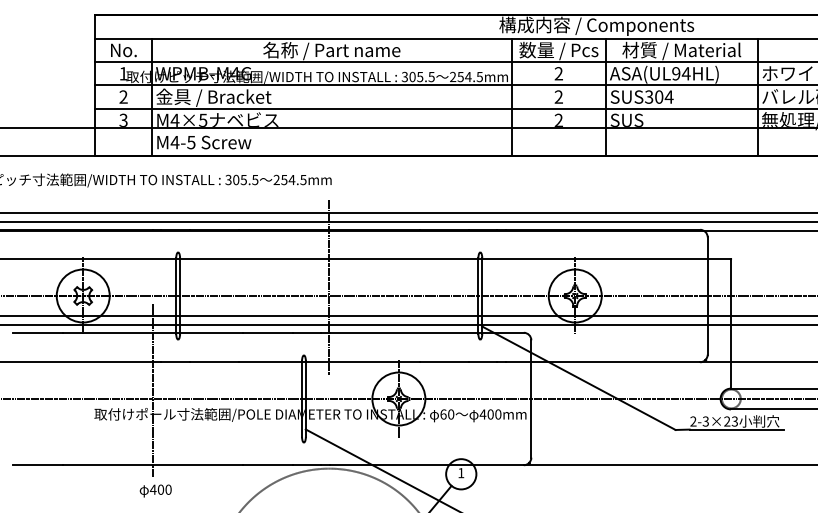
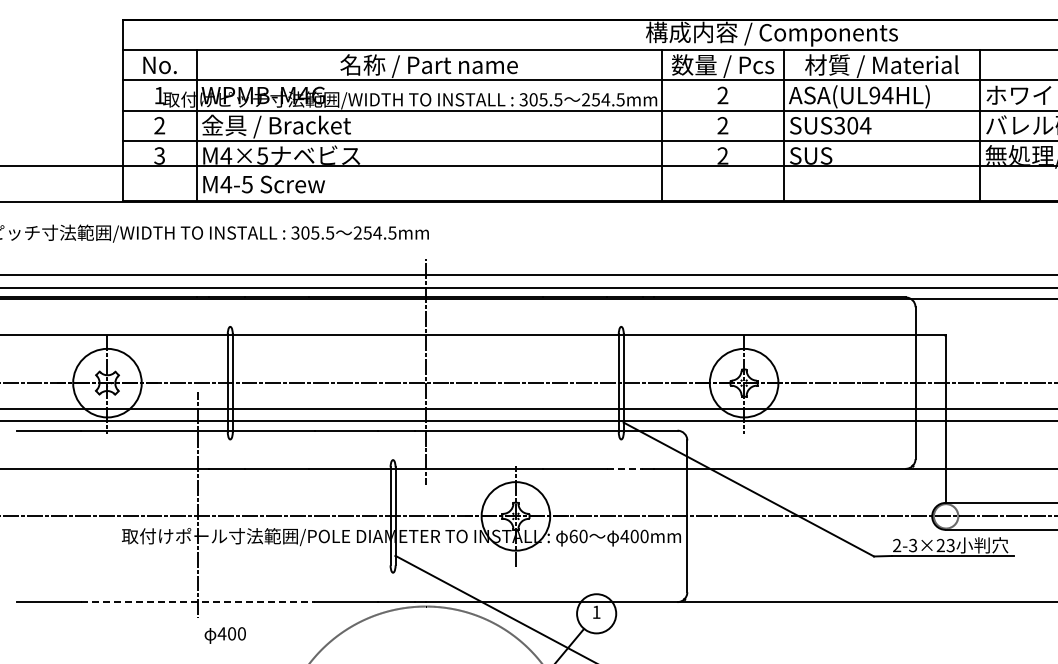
line: (483, 361) -> (625, 468), solid -> dashed
line: (152, 465) -> (197, 602), solid -> dashed
text: (155, 491) -> (224, 635), moved

